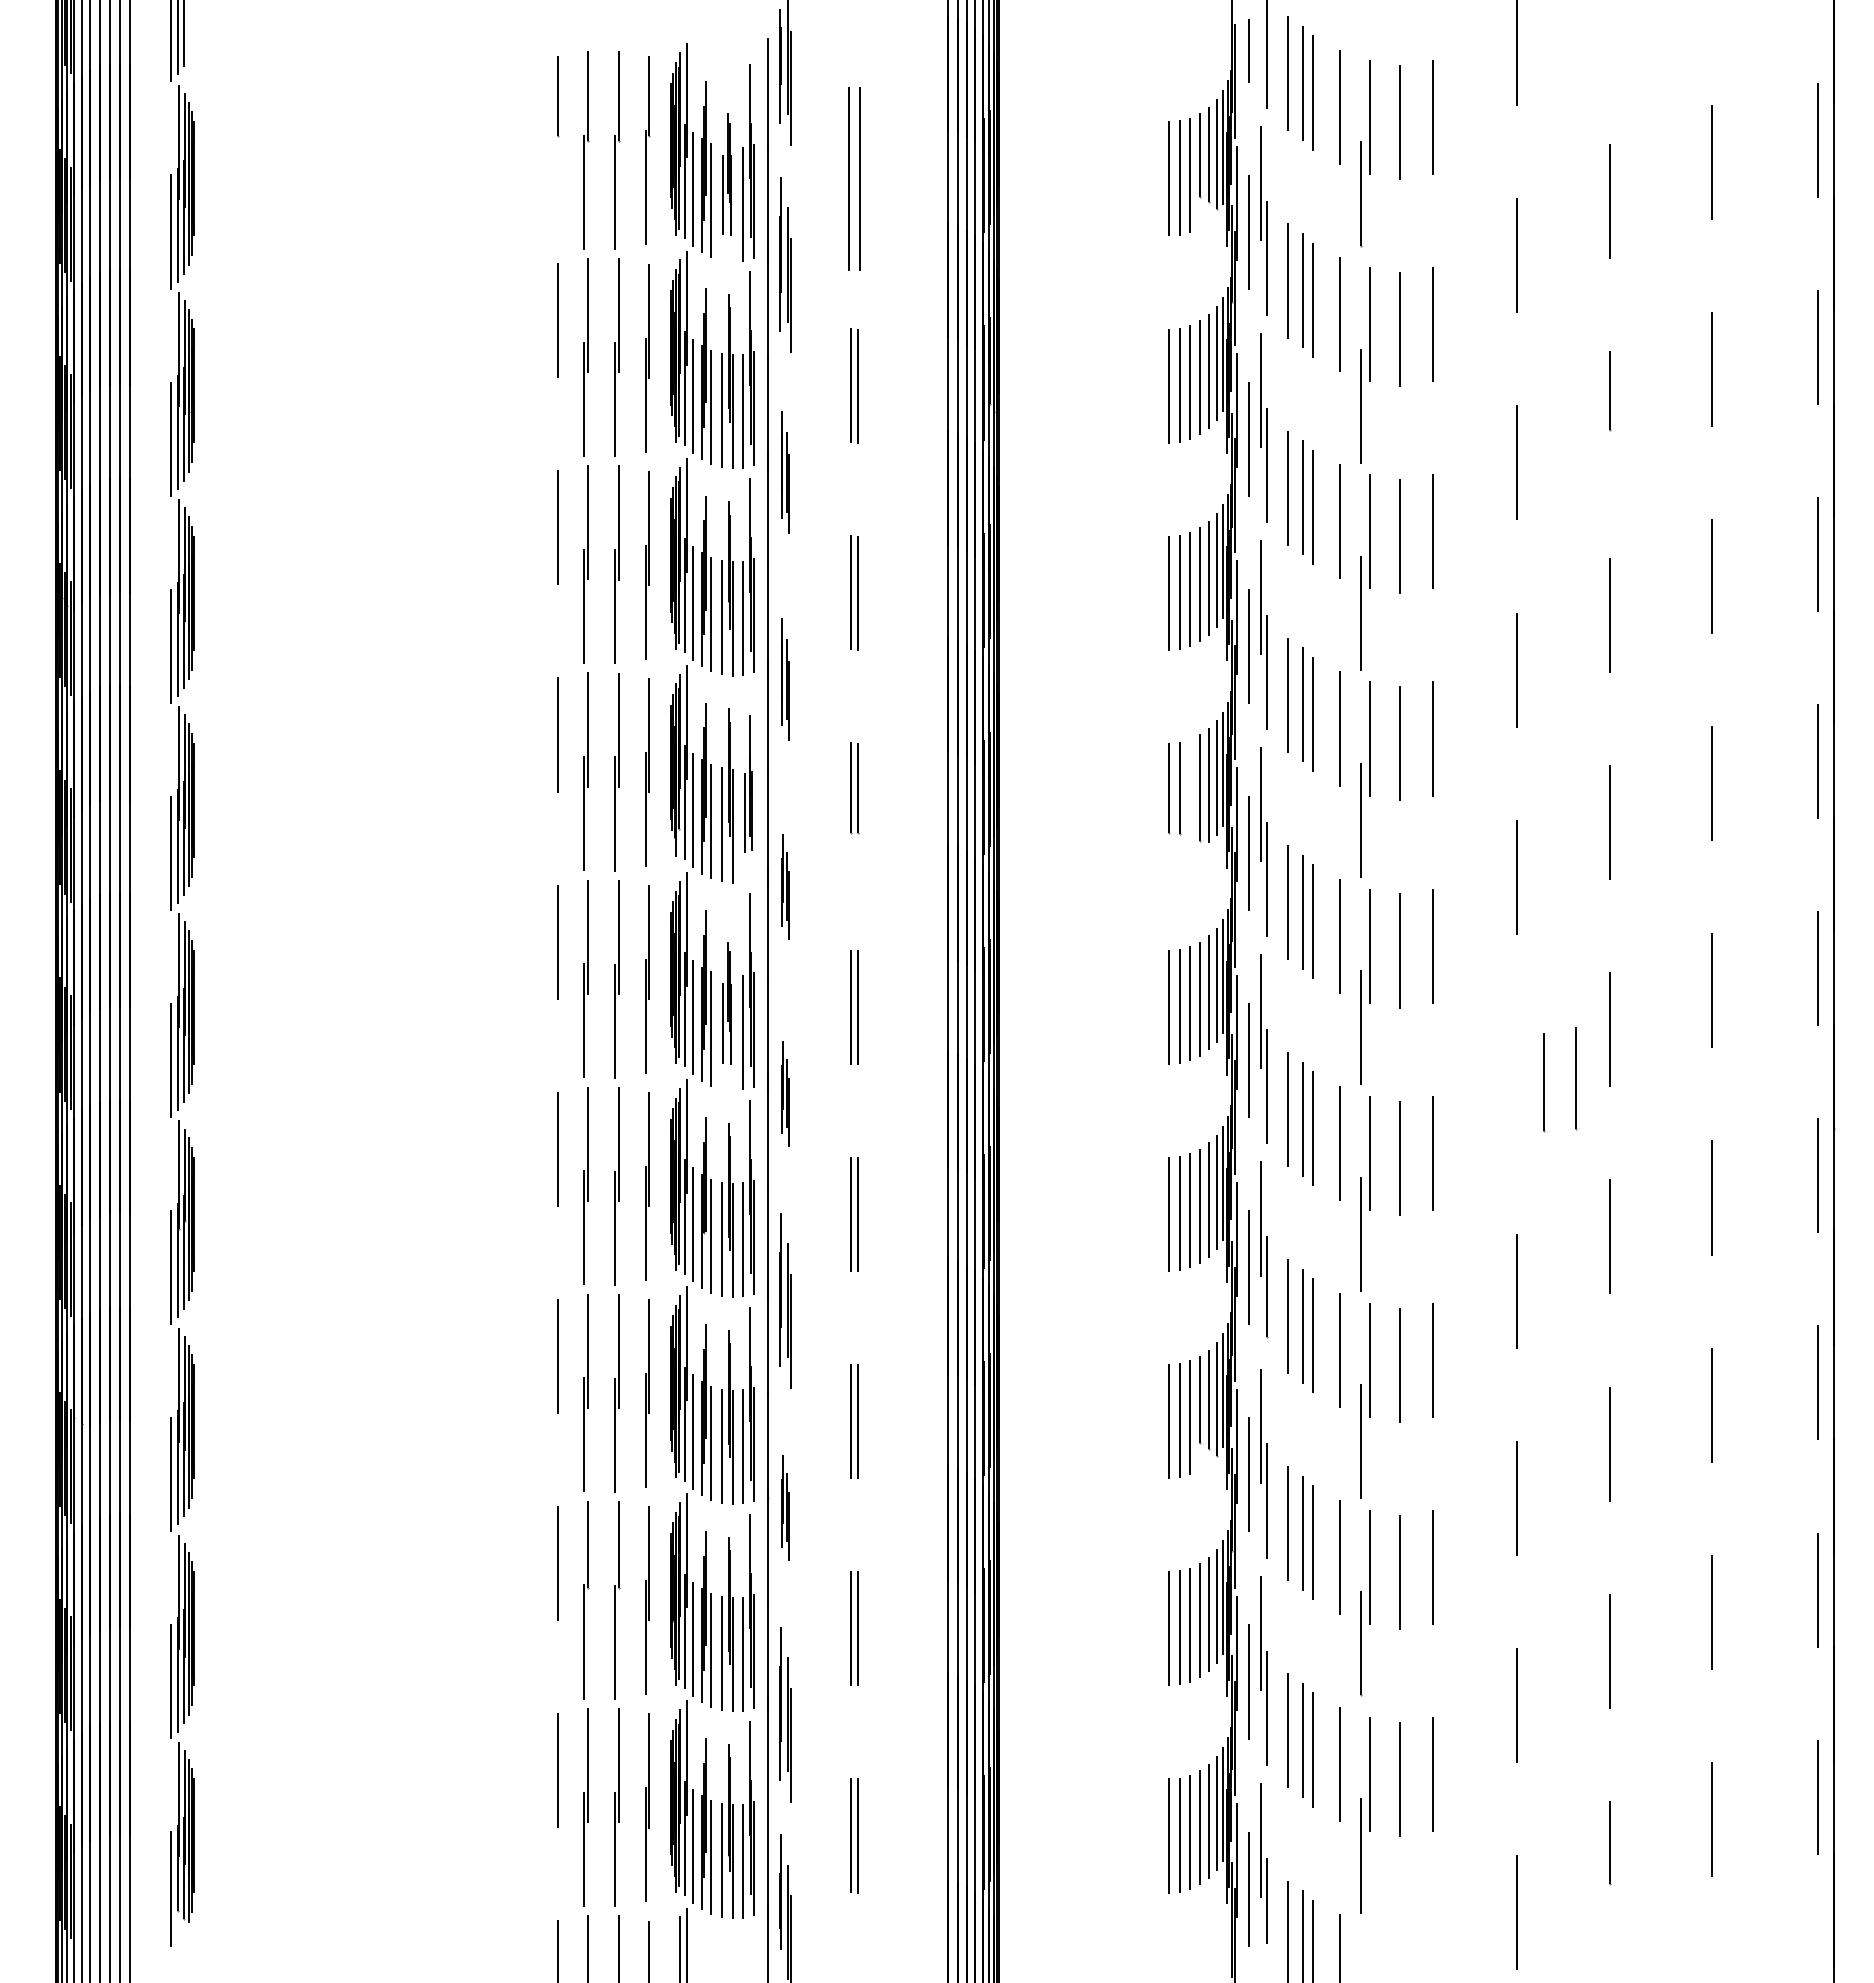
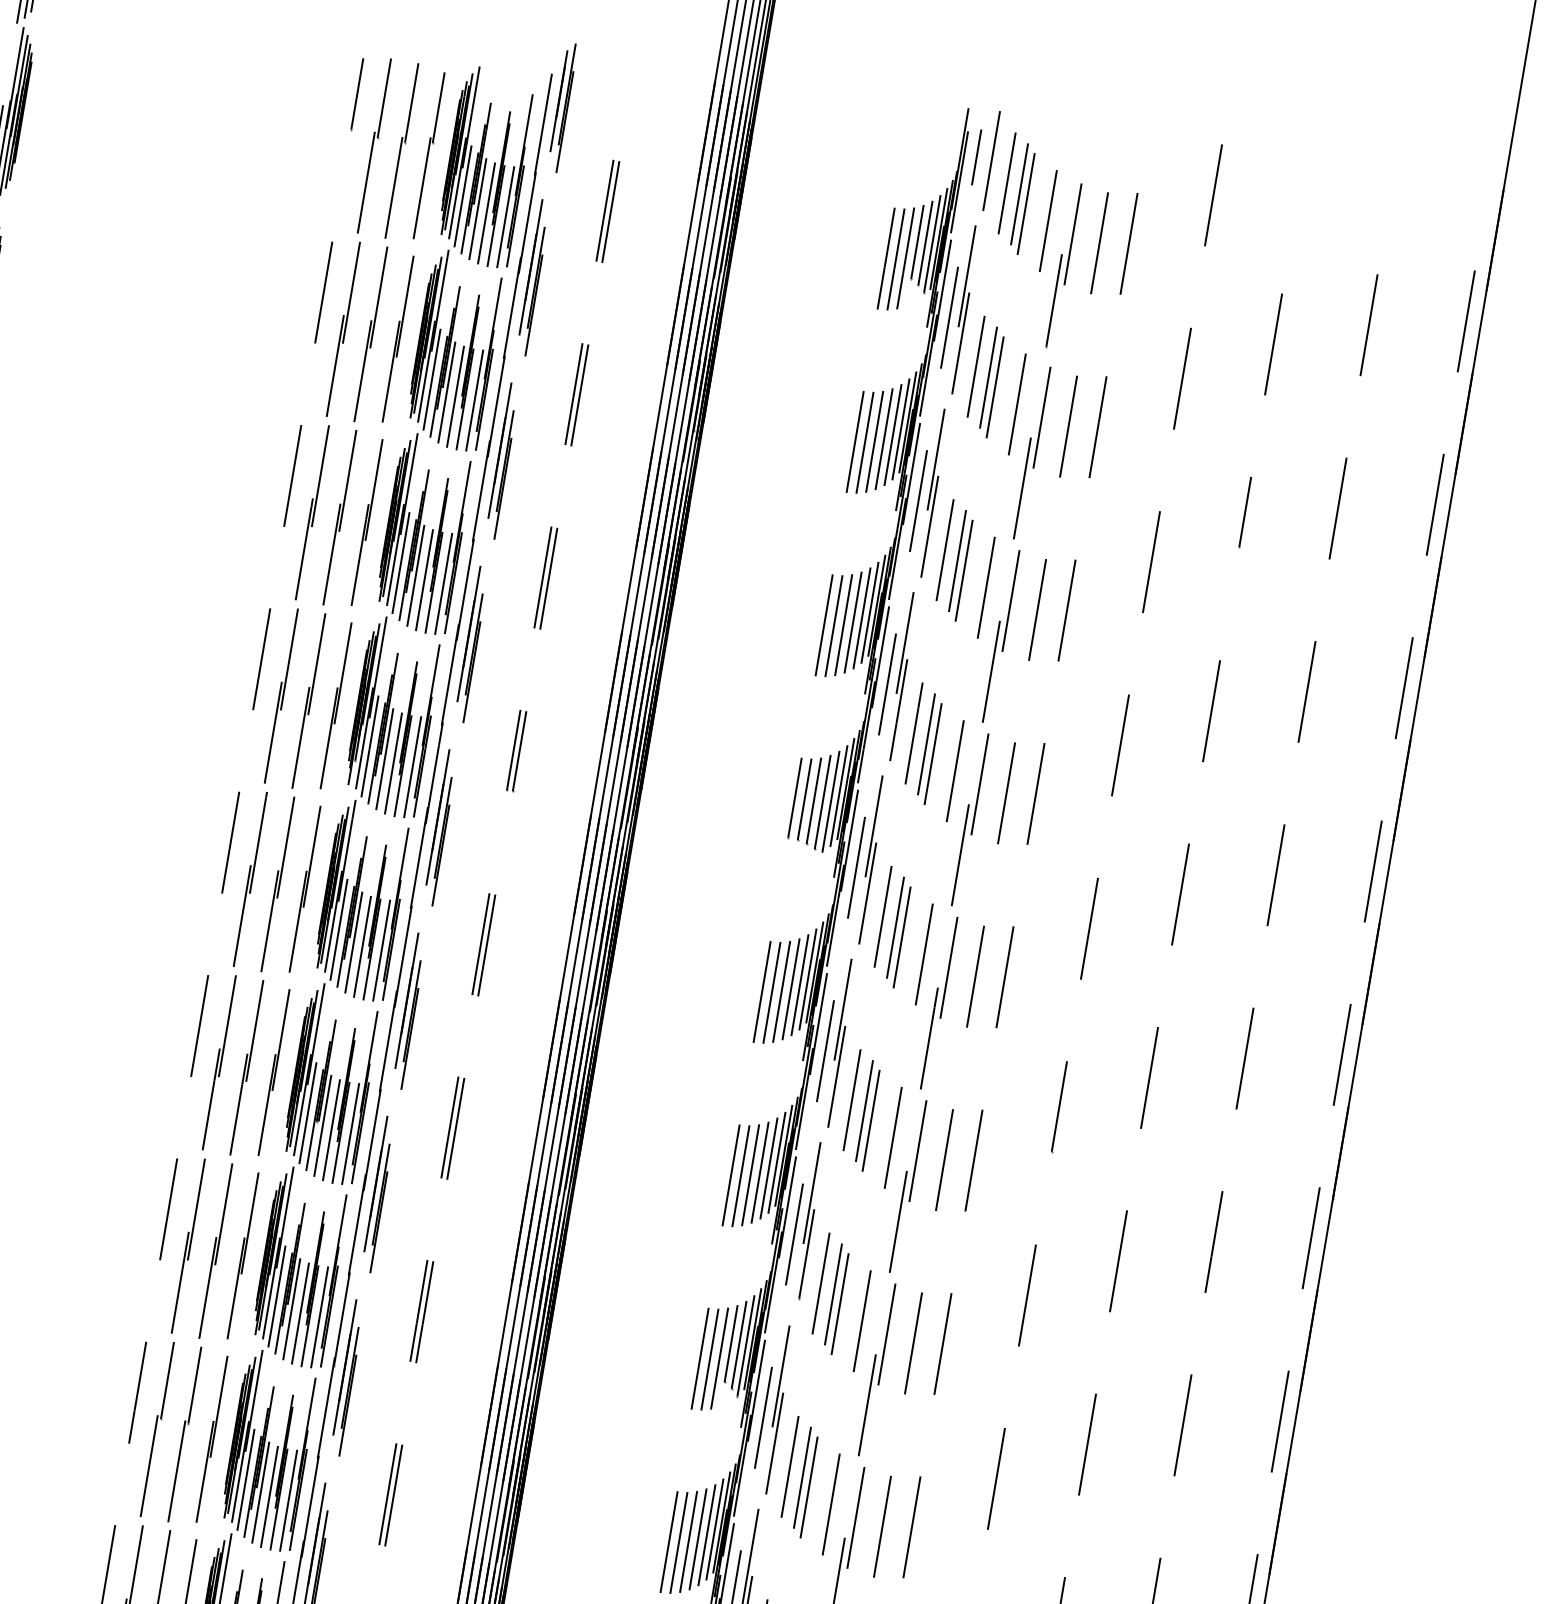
part: (727, 174) -> (496, 188), size x1.43
part: (854, 178) -> (607, 211), size x0.62
part: (785, 472) -> (502, 461), size x1.43
part: (785, 679) -> (471, 644), size x1.43
part: (748, 783) -> (423, 730), size x1.43
part: (785, 886) -> (440, 827), size x1.67
part: (727, 1003) -> (371, 922), size x1.43
line: (1576, 1078) -> (1060, 1107), moved
line: (1544, 1082) -> (814, 801), moved
part: (785, 1093) -> (409, 1010), size x1.67
part: (785, 1507) -> (347, 1377), size x1.67

